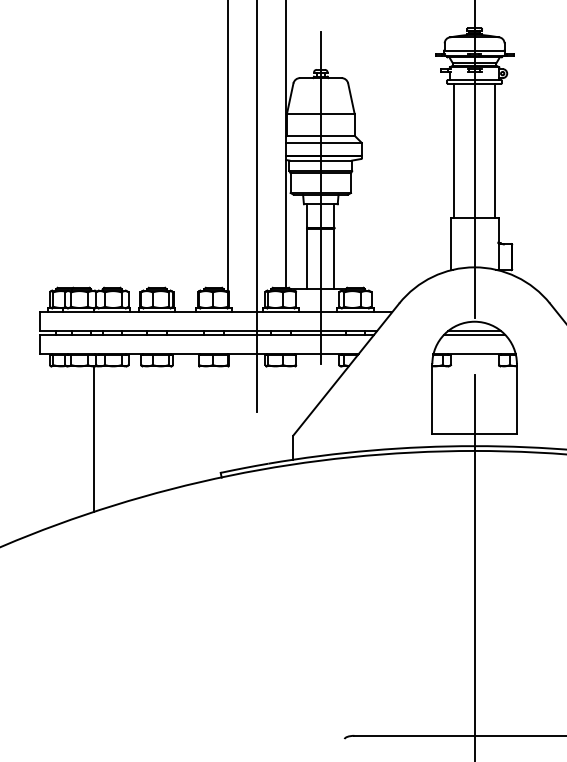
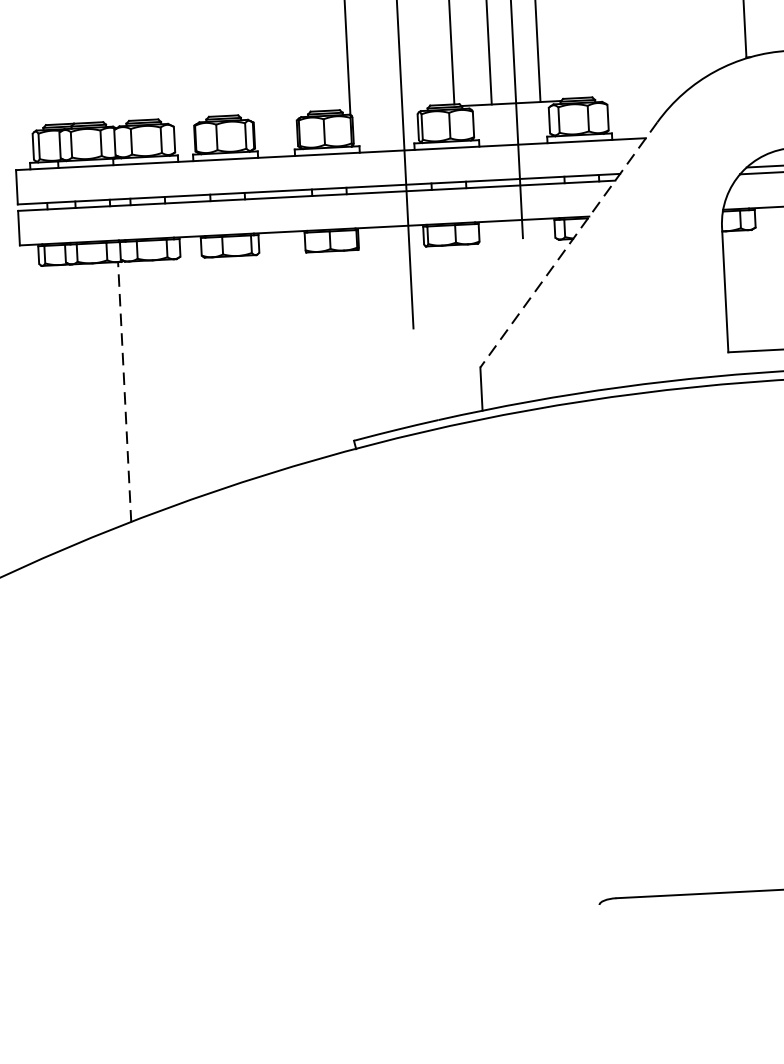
line: (346, 369) -> (569, 244), solid -> dashed
line: (93, 439) -> (123, 392), solid -> dashed

